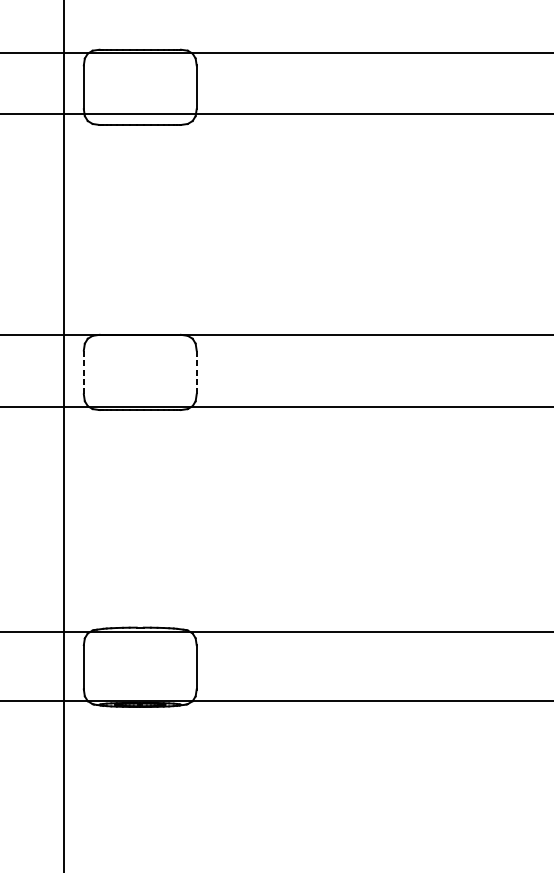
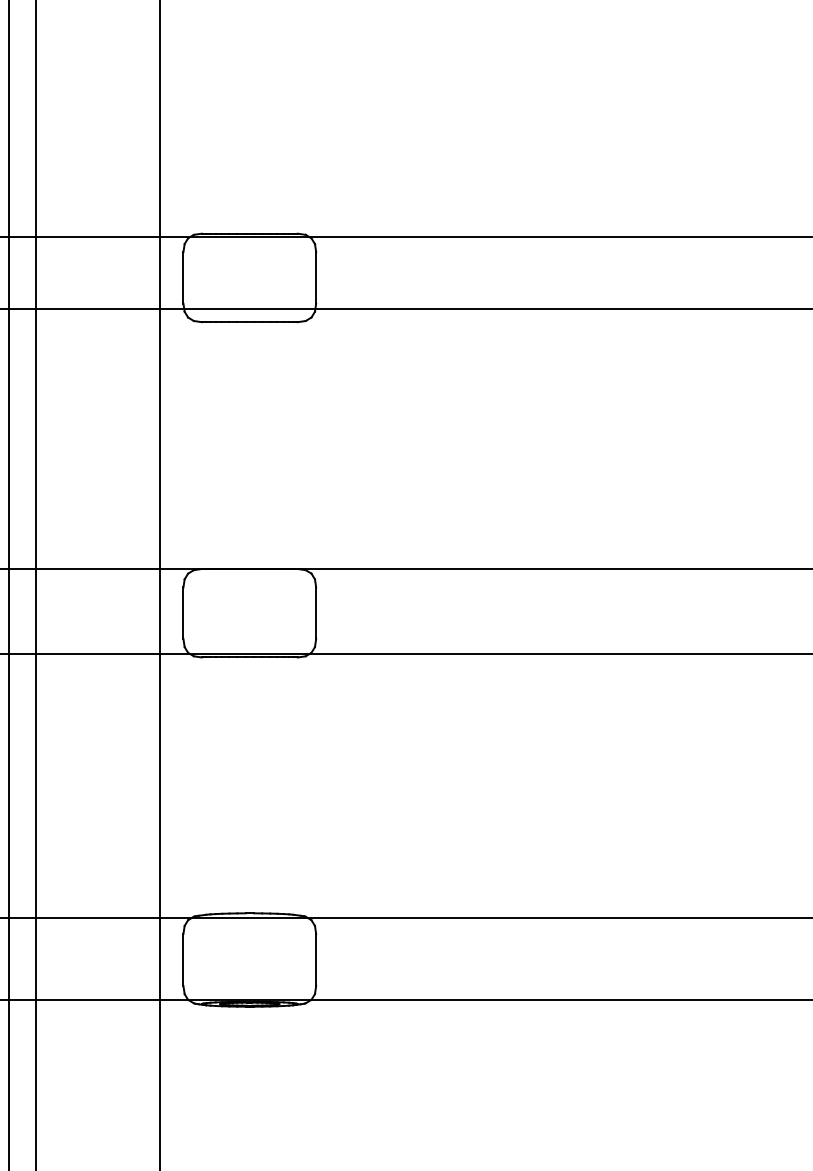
line: (83, 372) -> (183, 613), dashed -> solid
line: (196, 372) -> (316, 613), dashed -> solid

